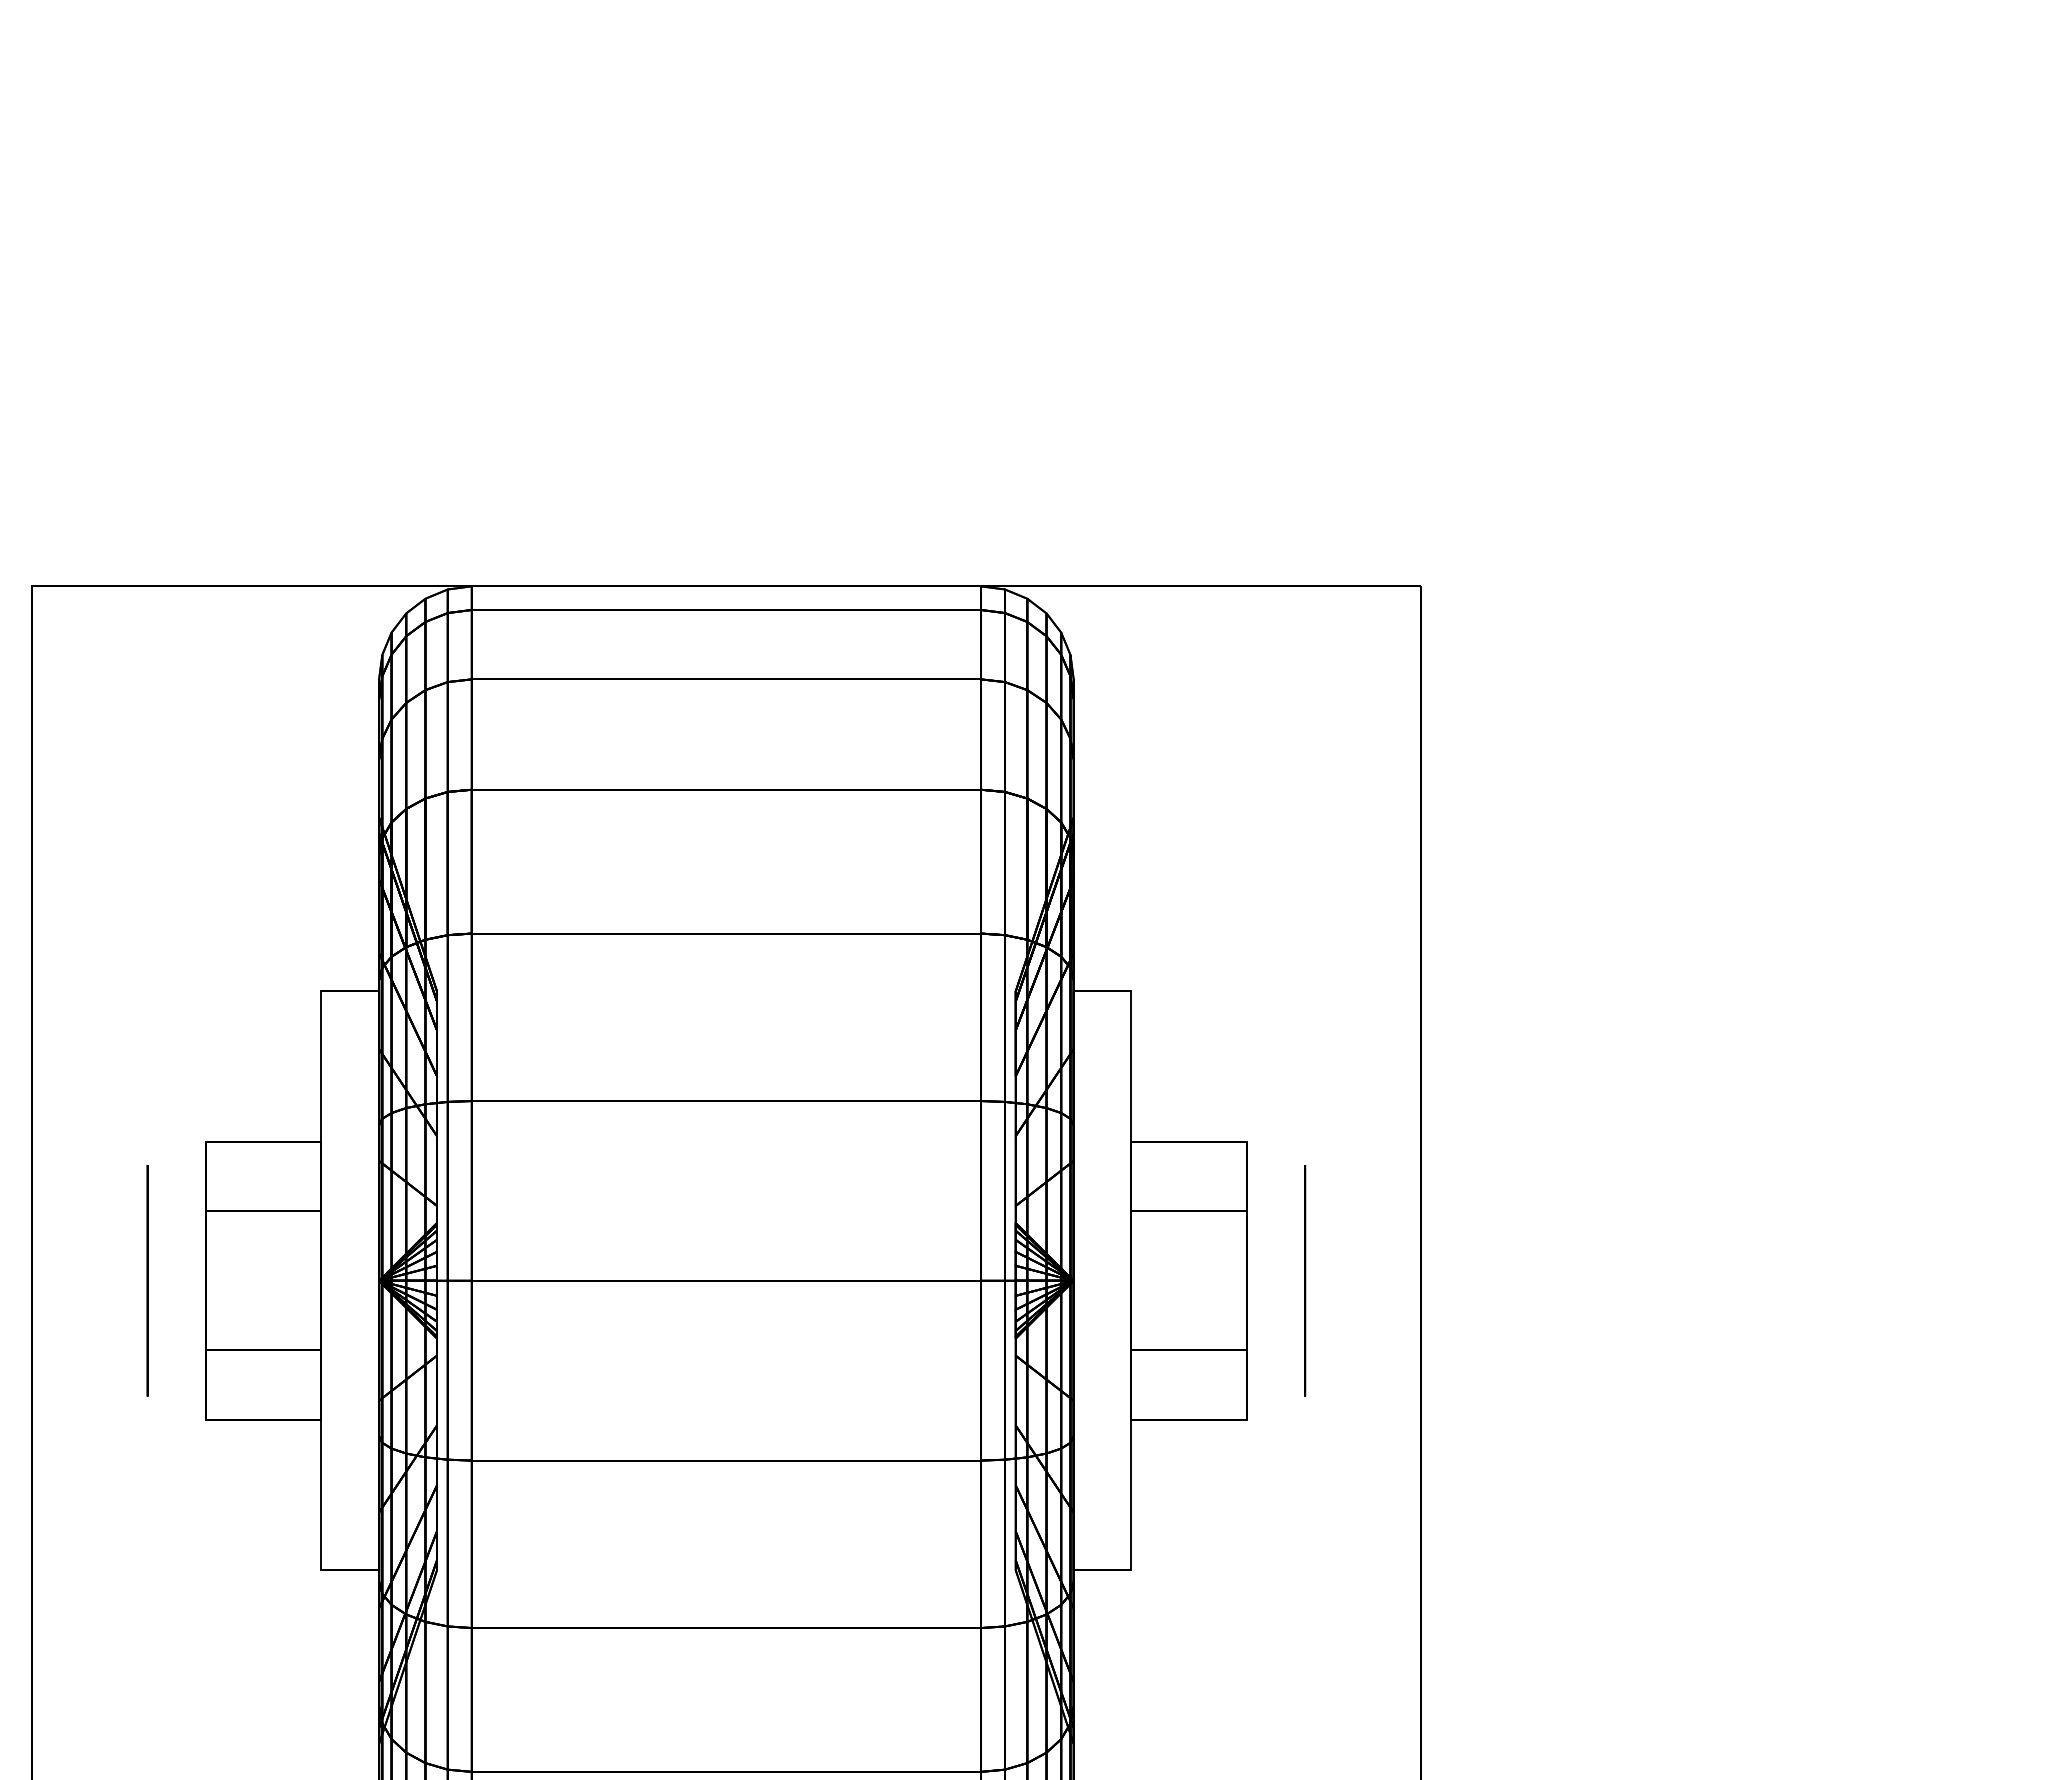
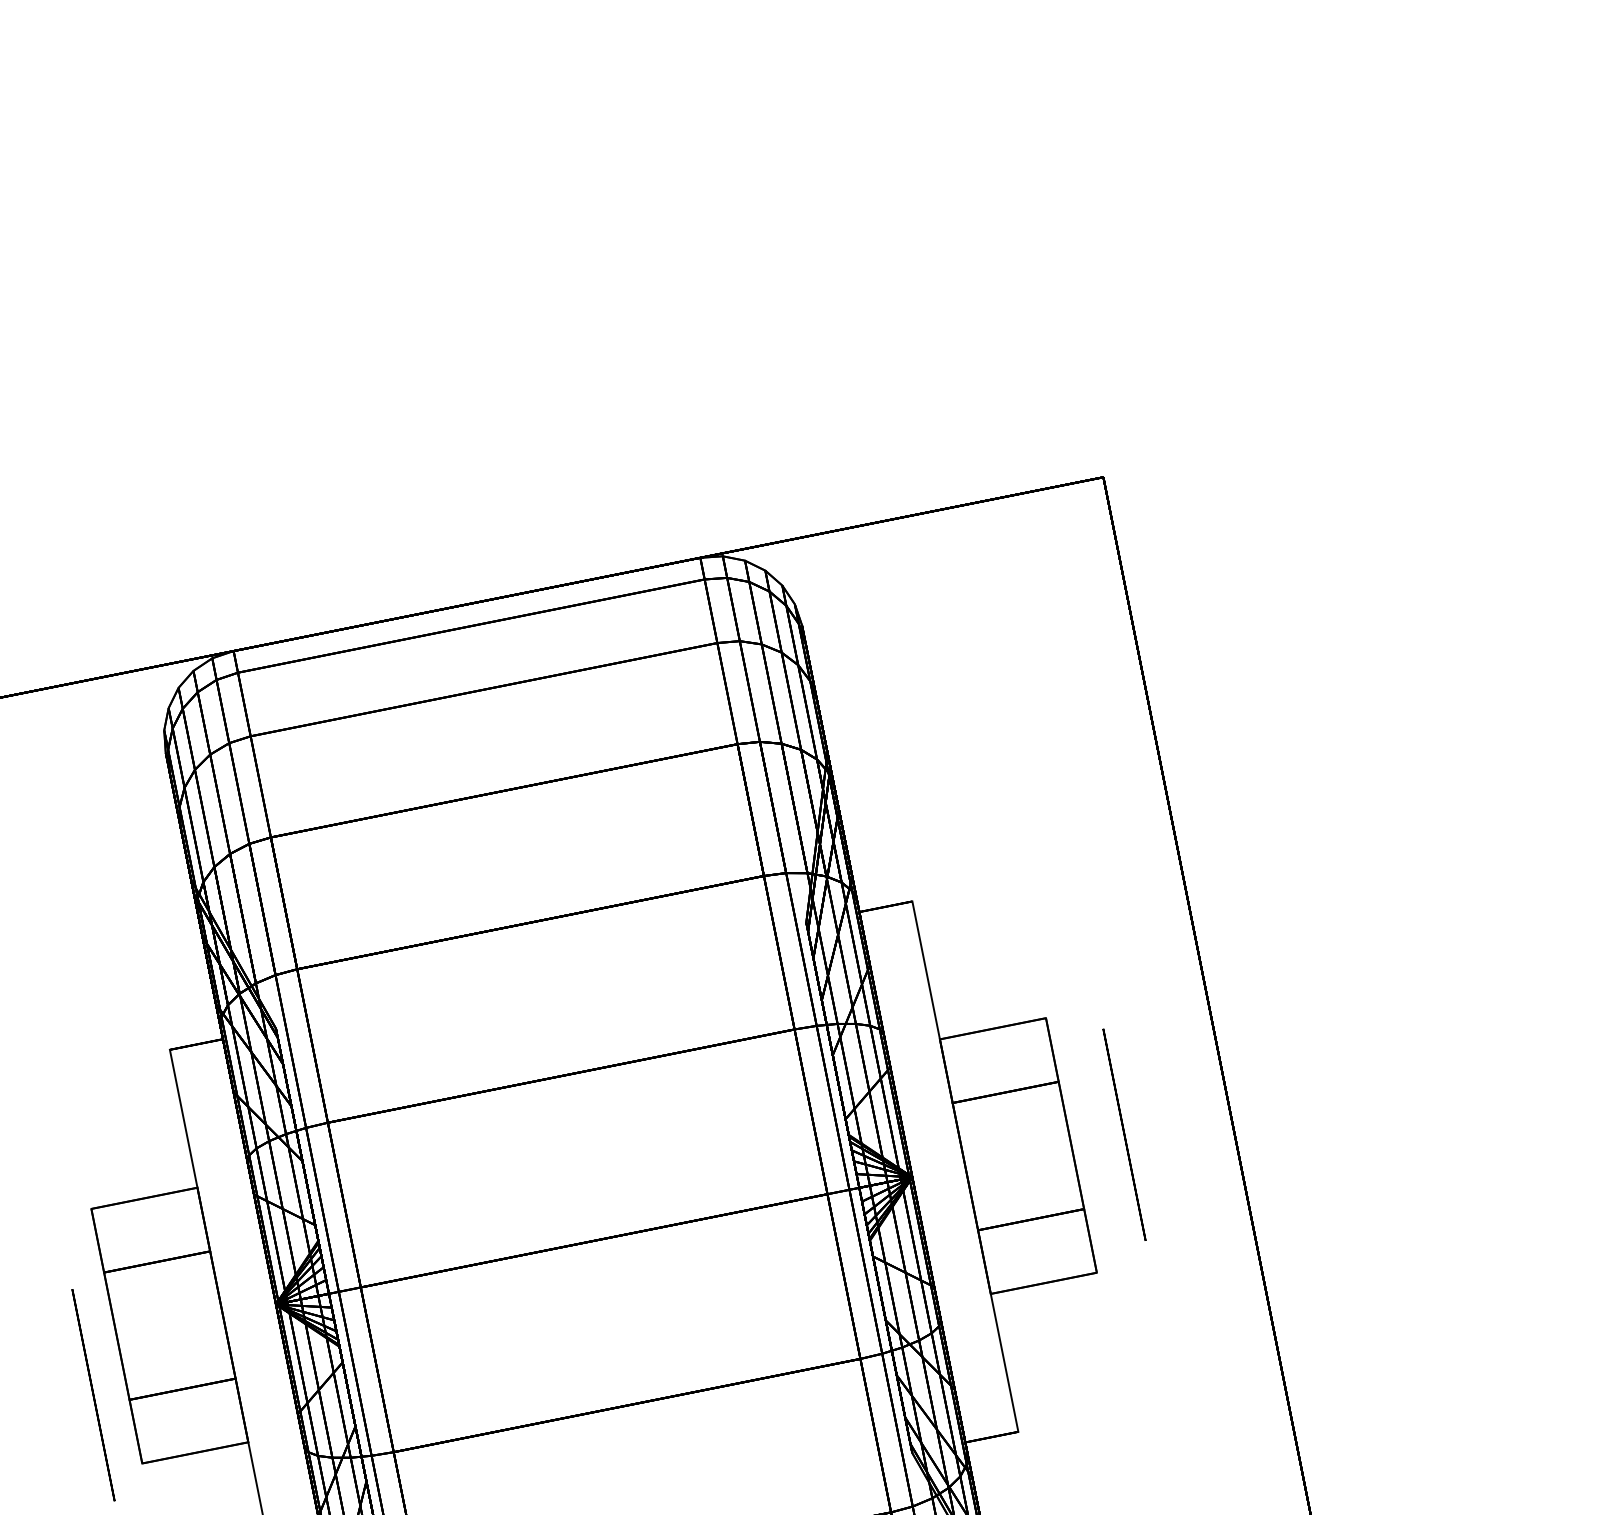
circle: (147, 1280) -> (93, 1394), moved

